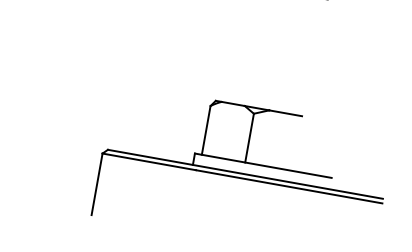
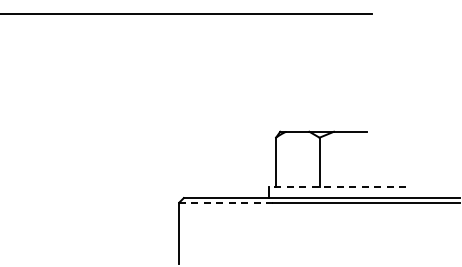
line: (149, 161) -> (226, 202), solid -> dashed
line: (263, 165) -> (337, 186), solid -> dashed

